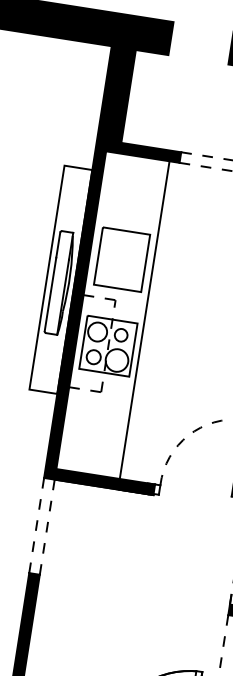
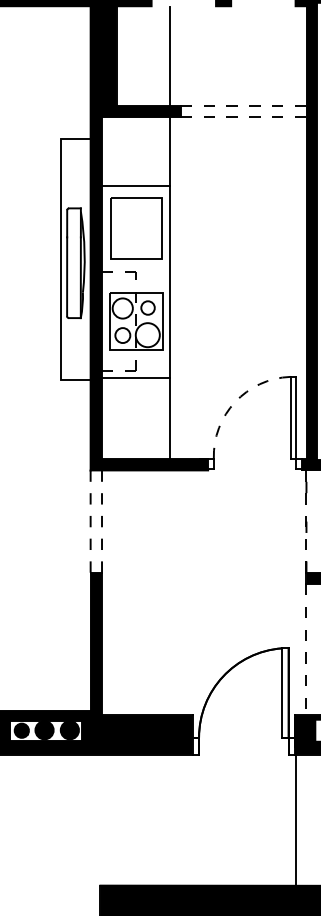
line: (178, 104) -> (170, 56), added
line: (128, 219) -> (136, 185), added
line: (100, 399) -> (136, 378), added

